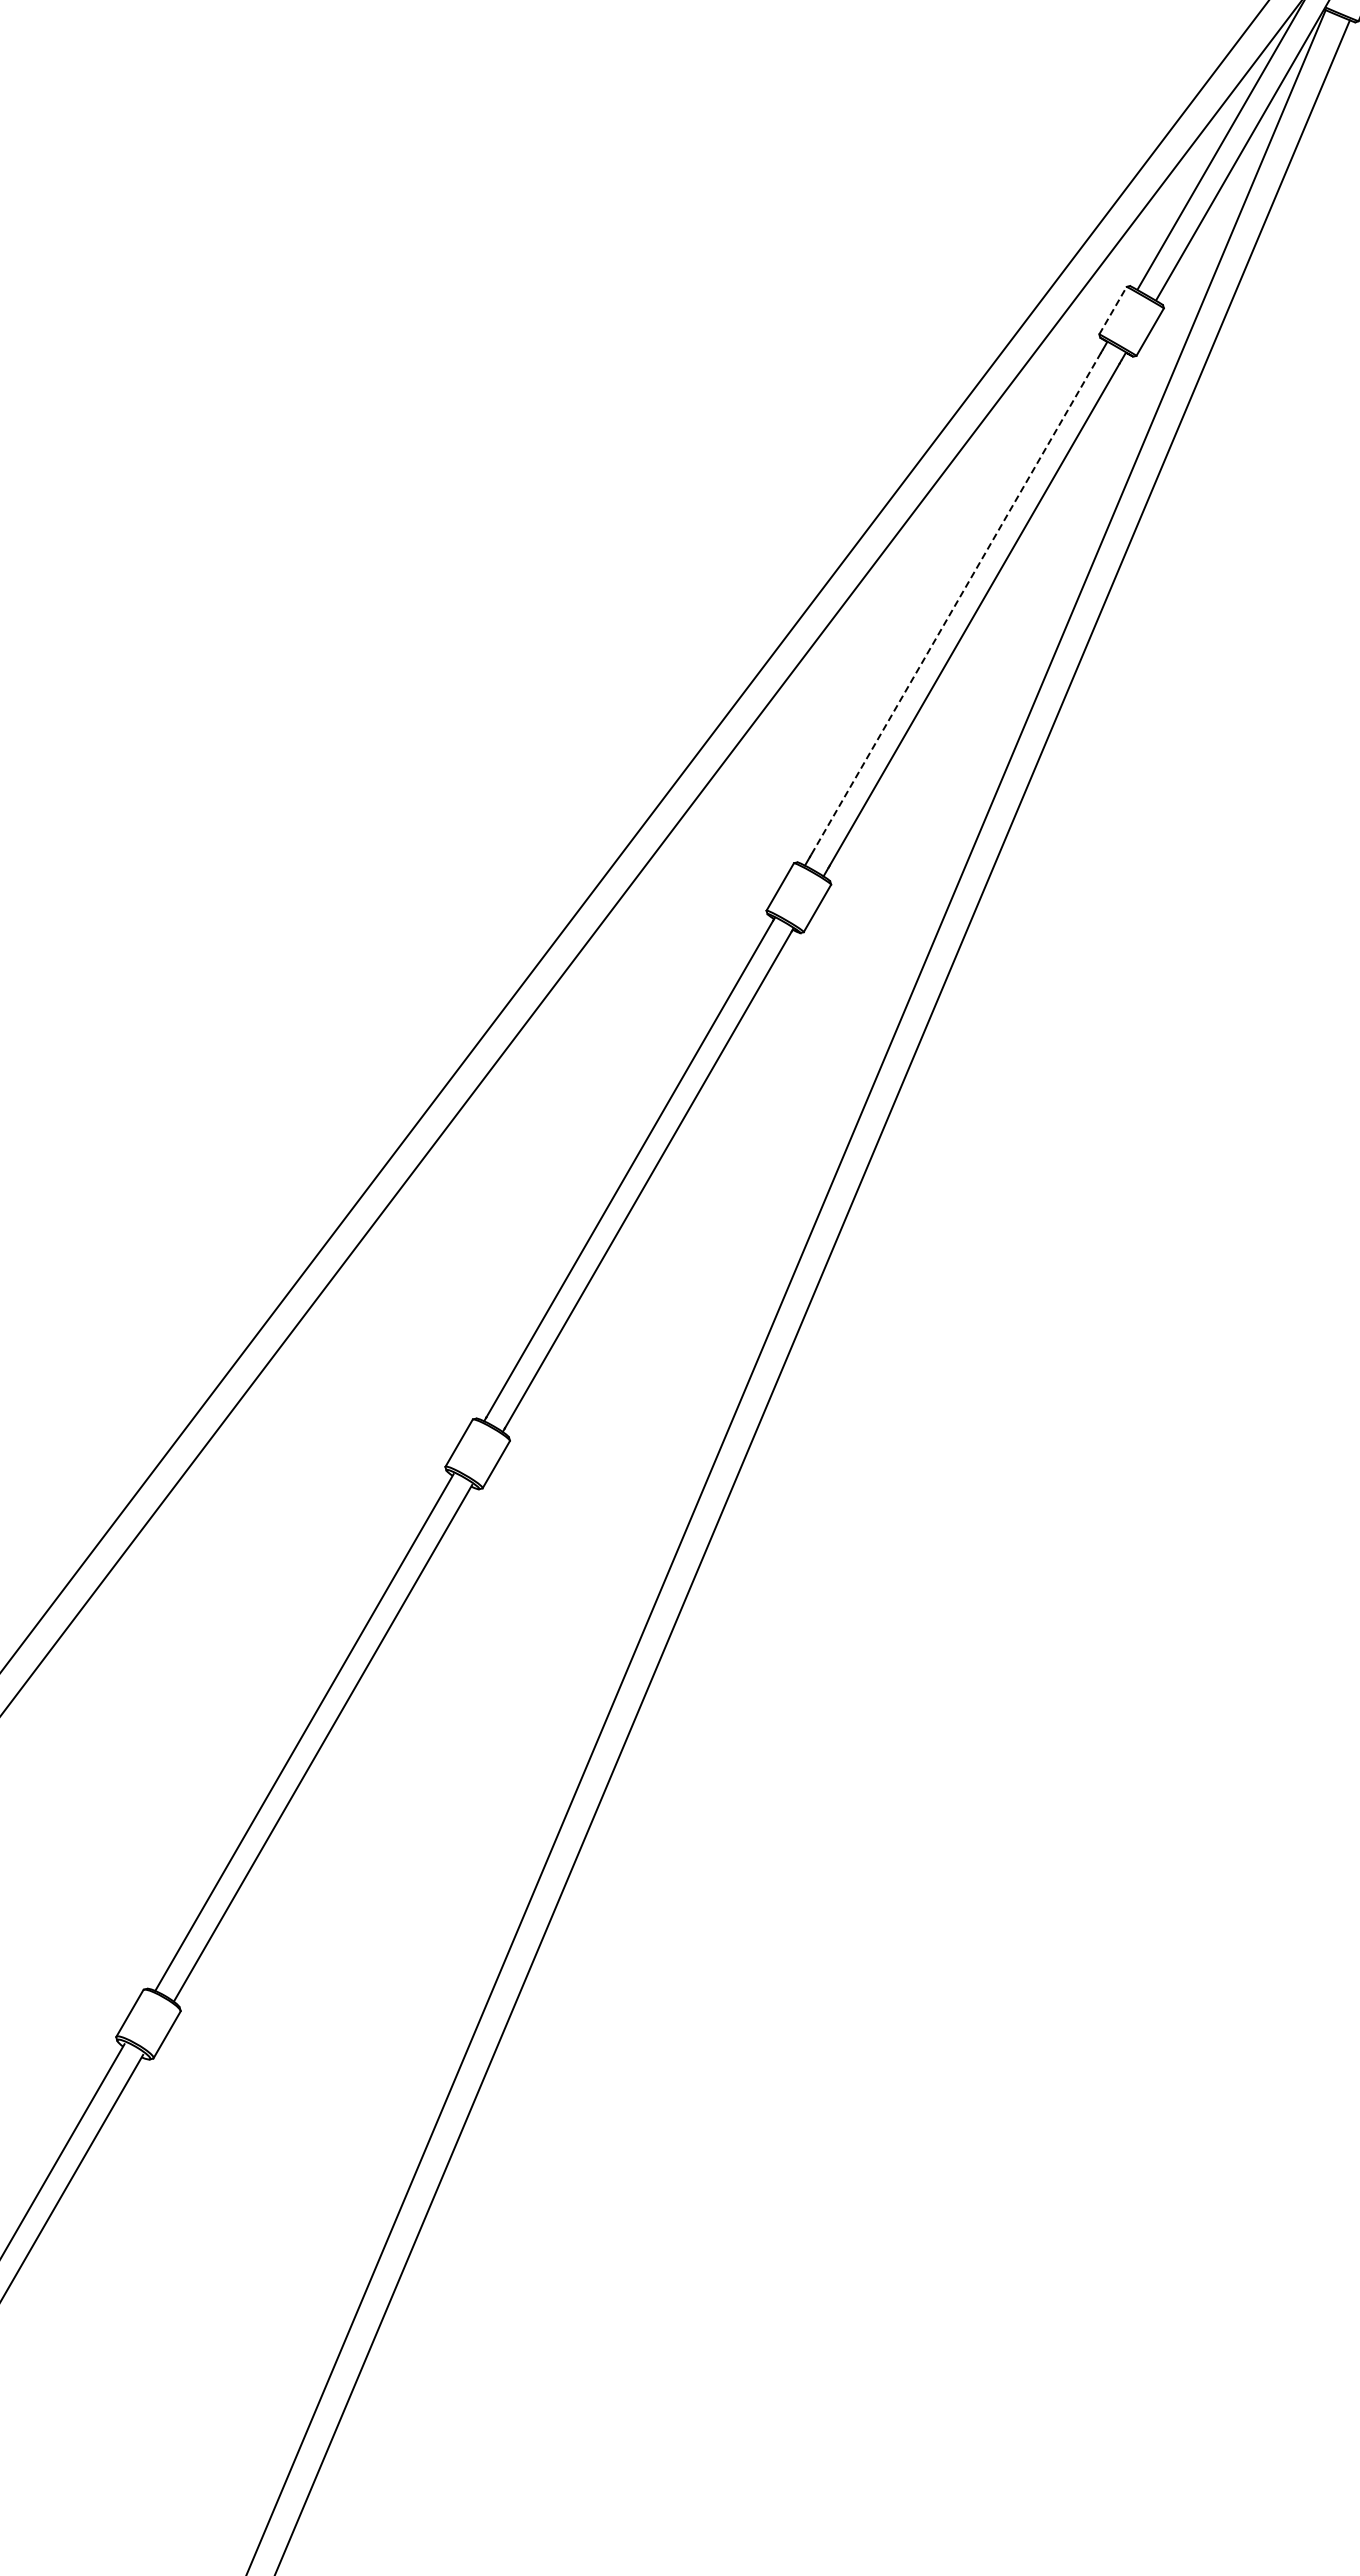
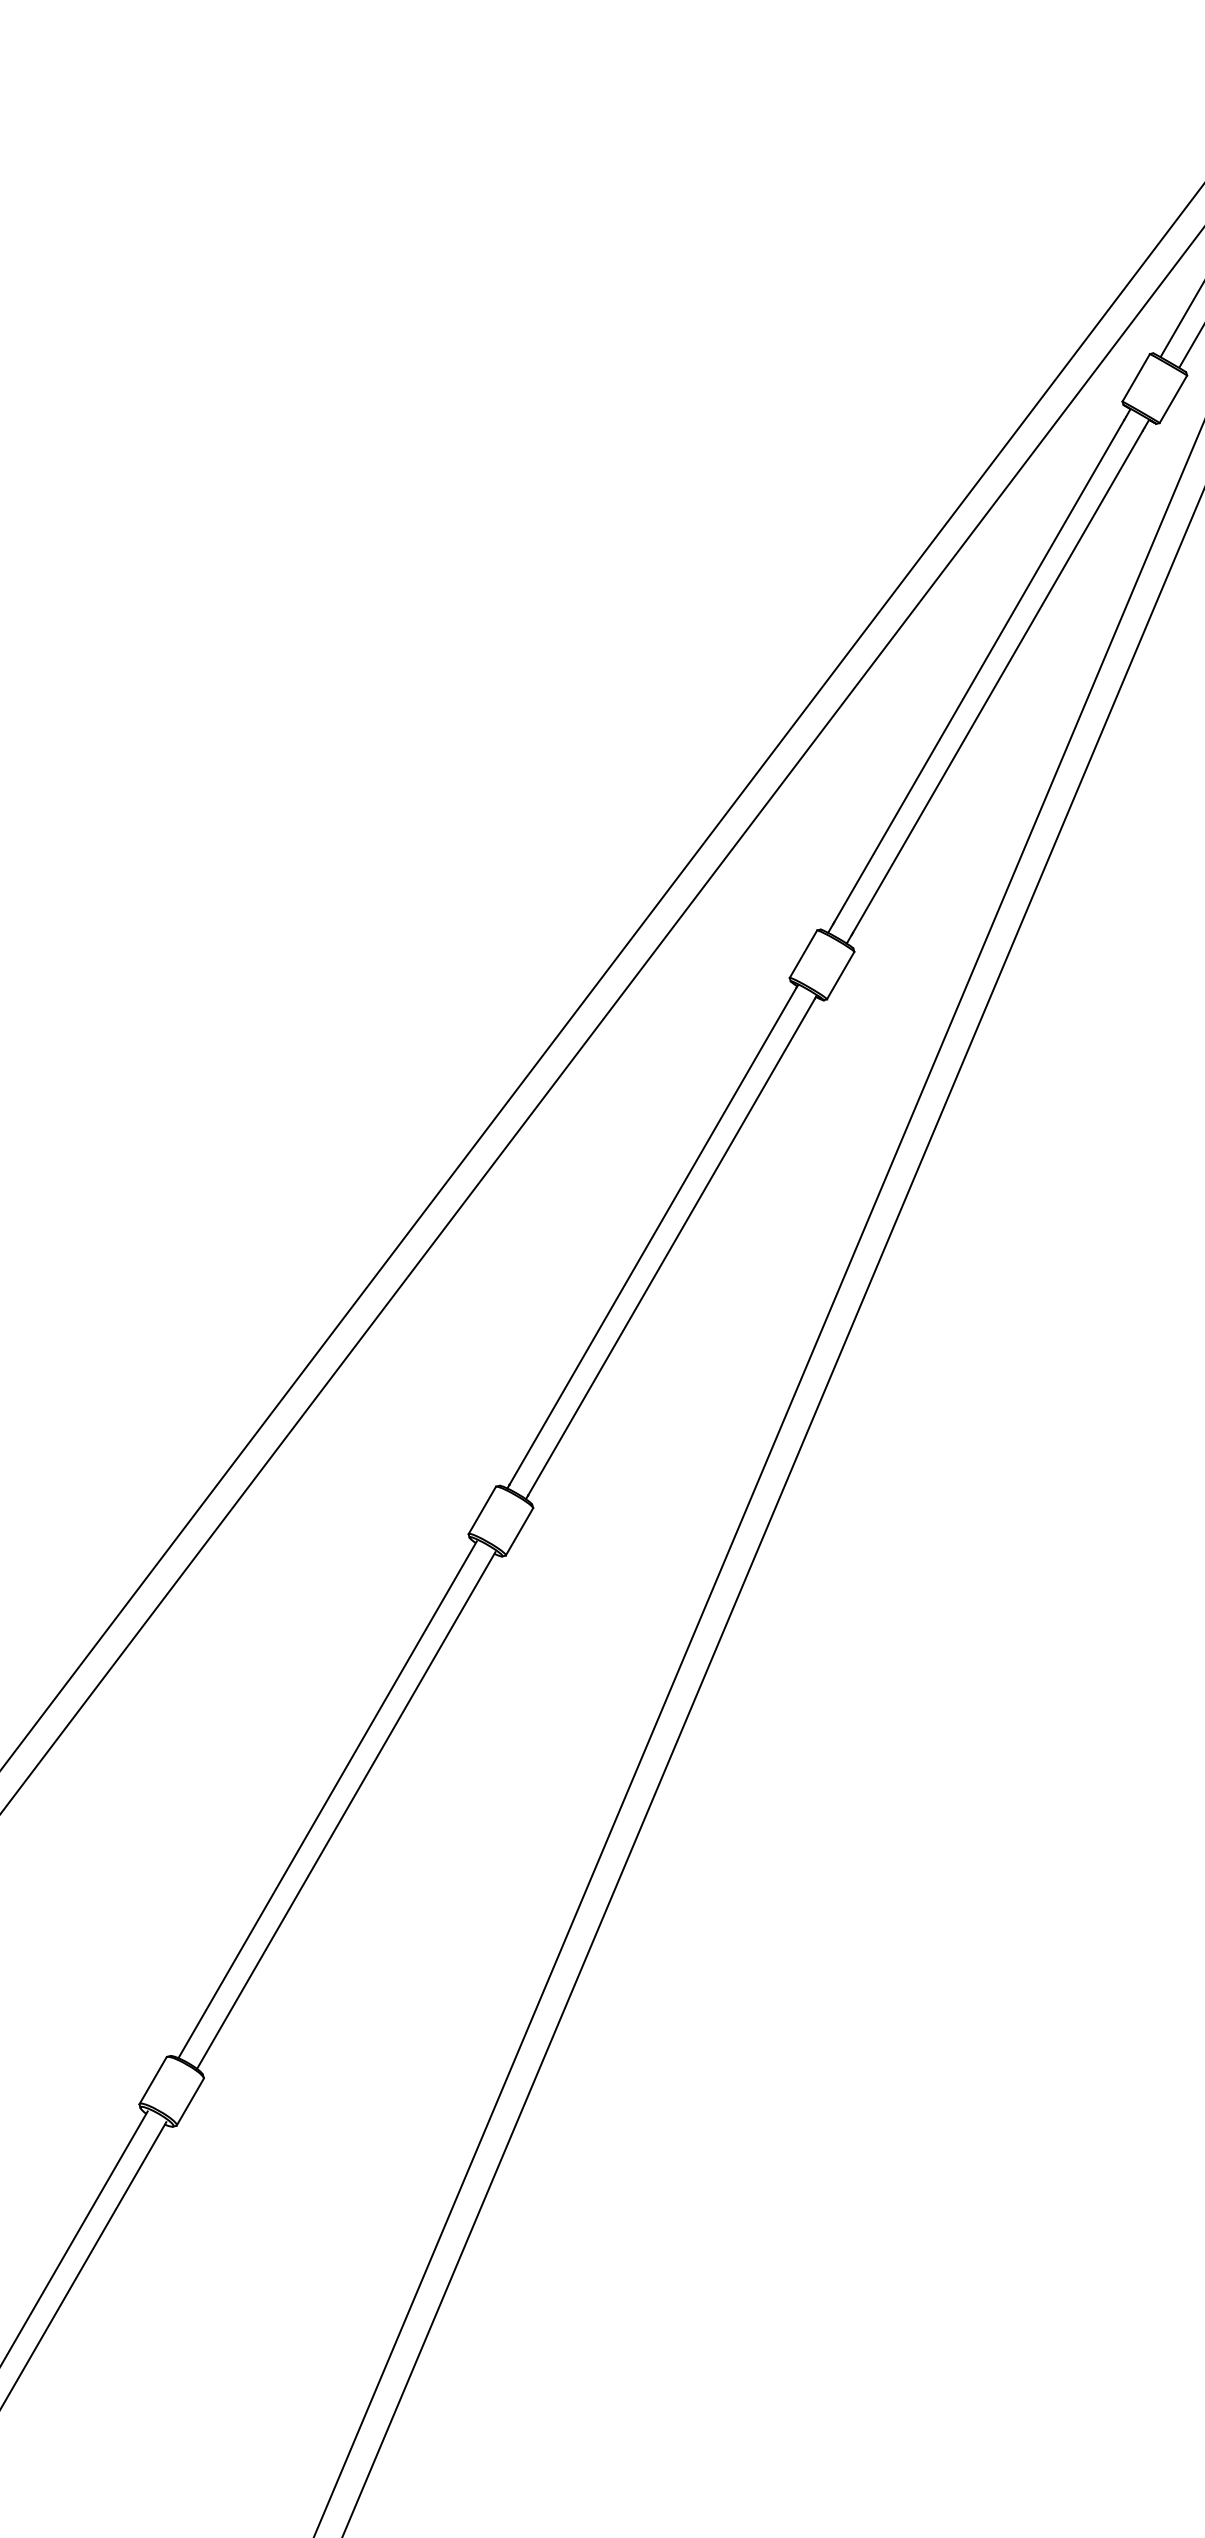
line: (1113, 310) -> (1136, 377), dashed -> solid
line: (956, 603) -> (979, 670), dashed -> solid

